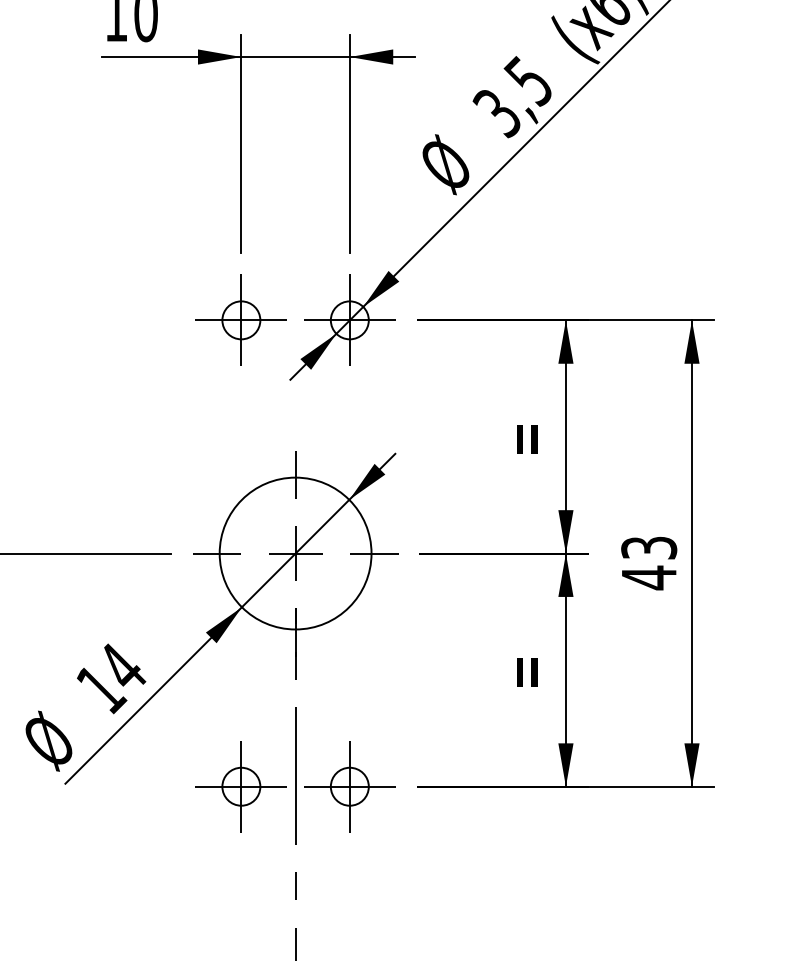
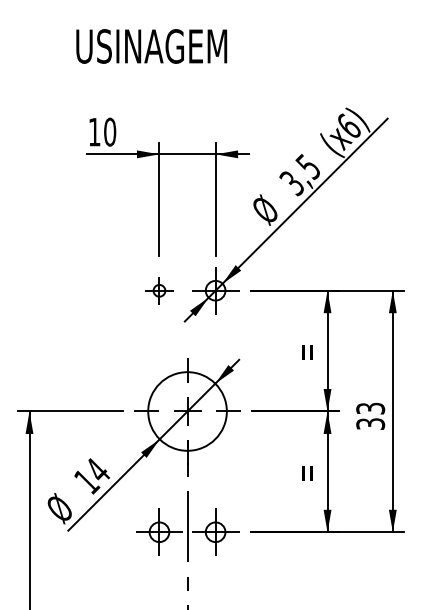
part: (241, 319) -> (159, 290), size x0.6
text: (648, 576) -> (370, 423), 43 -> 33

